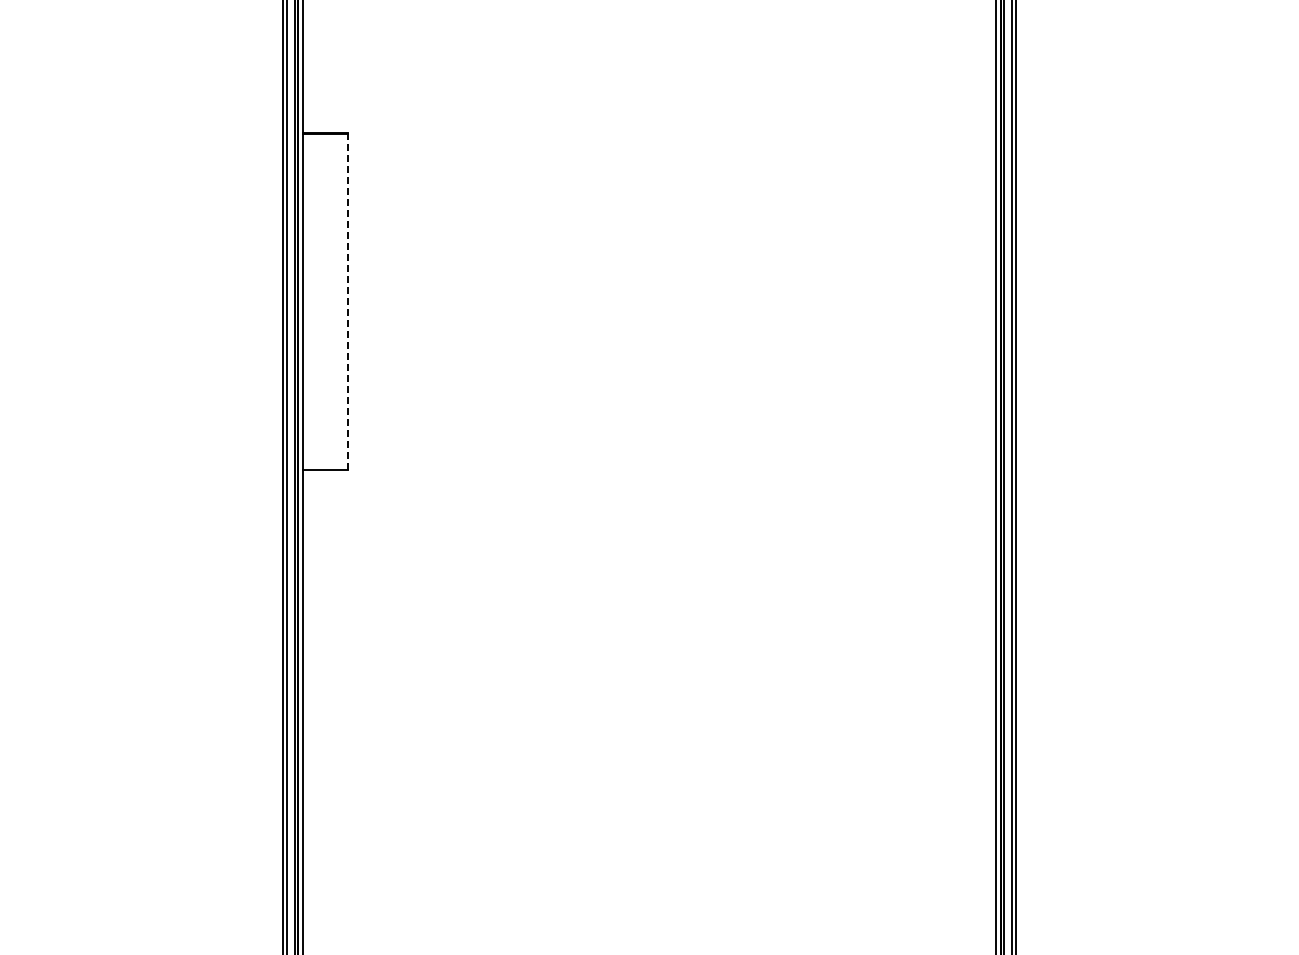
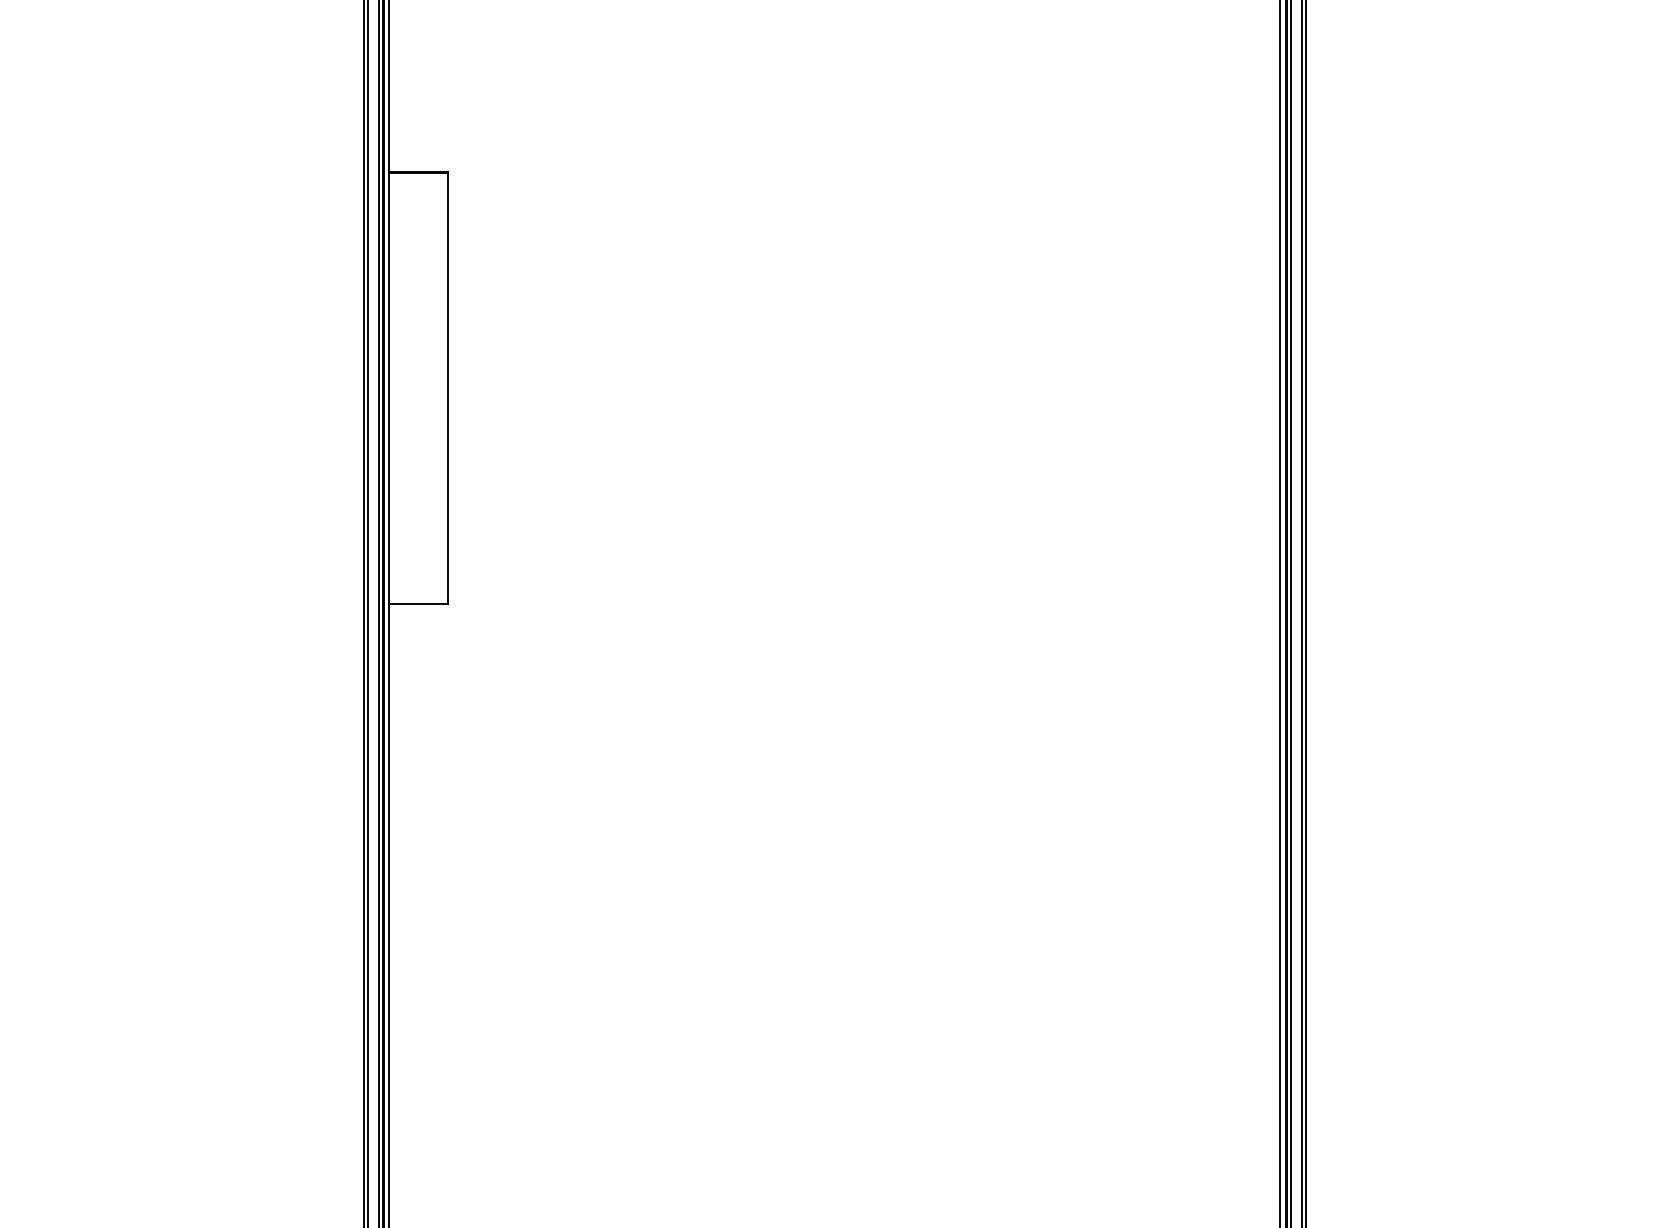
line: (348, 302) -> (448, 389), dashed -> solid

